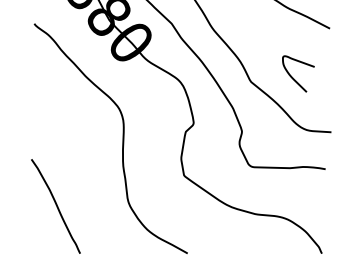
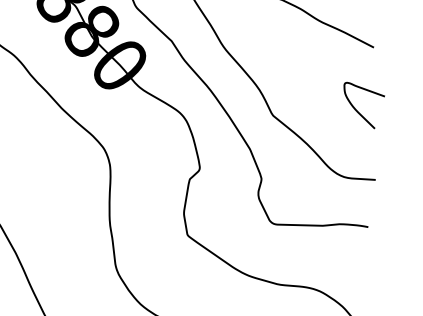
curve: (293, 77) -> (357, 109), moved

